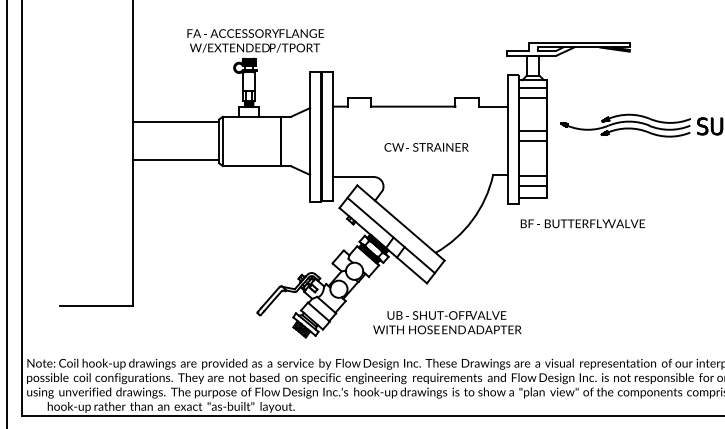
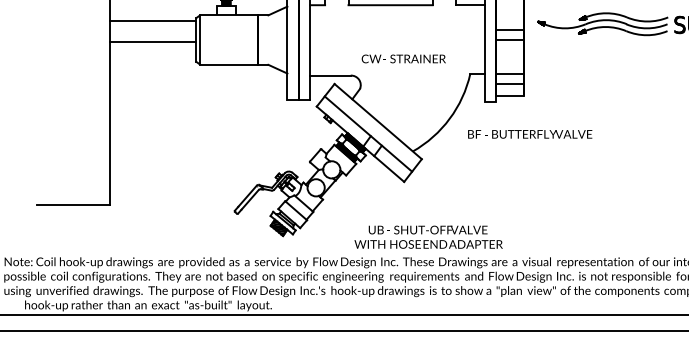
text: (426, 147) -> (403, 59), moved
line: (175, 160) -> (152, 42), moved
text: (582, 223) -> (529, 134), moved
text: (447, 322) -> (428, 237), moved

